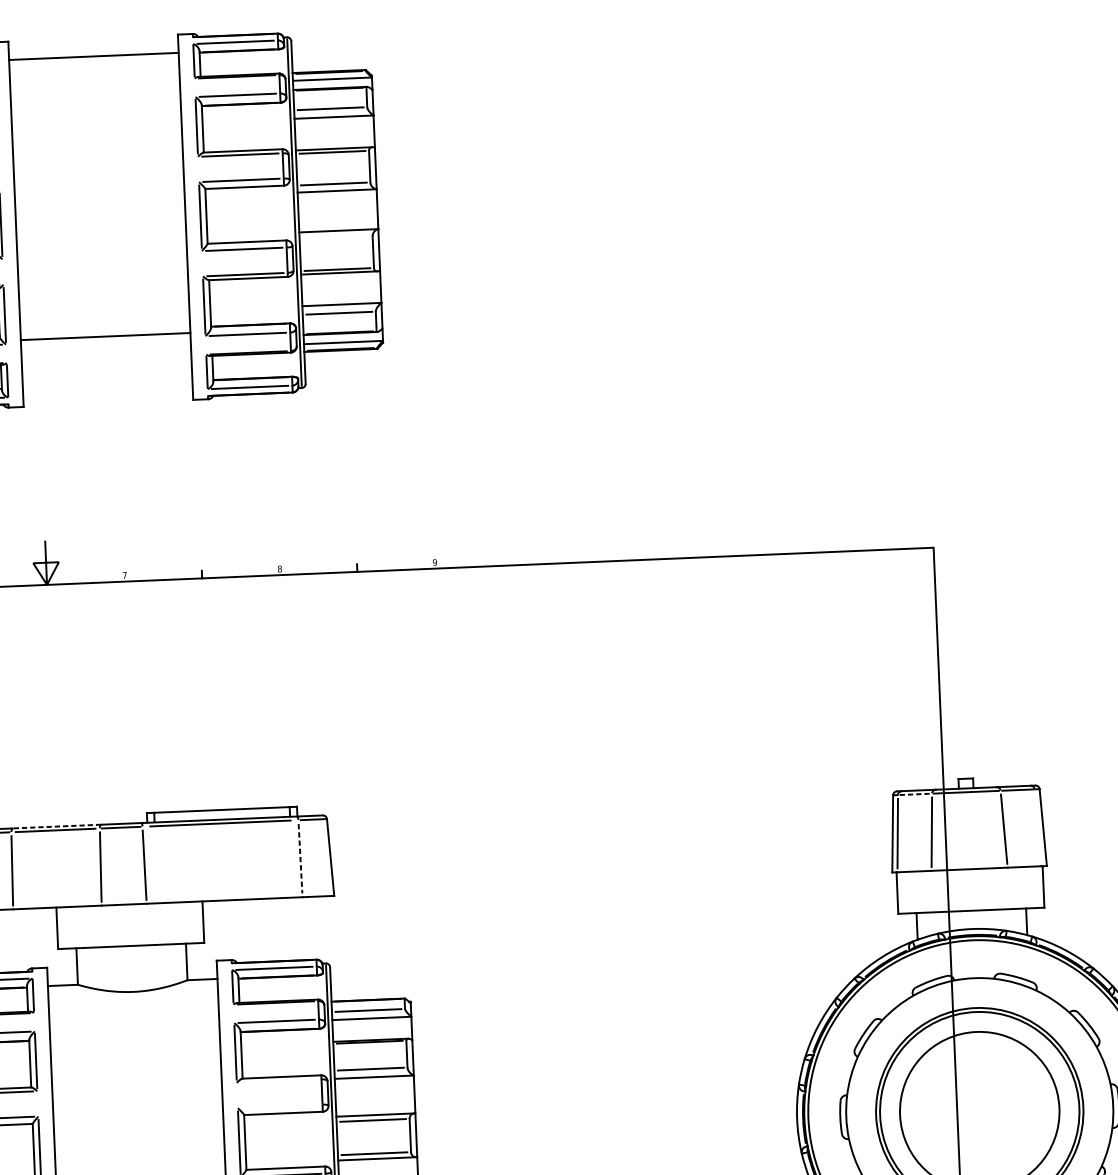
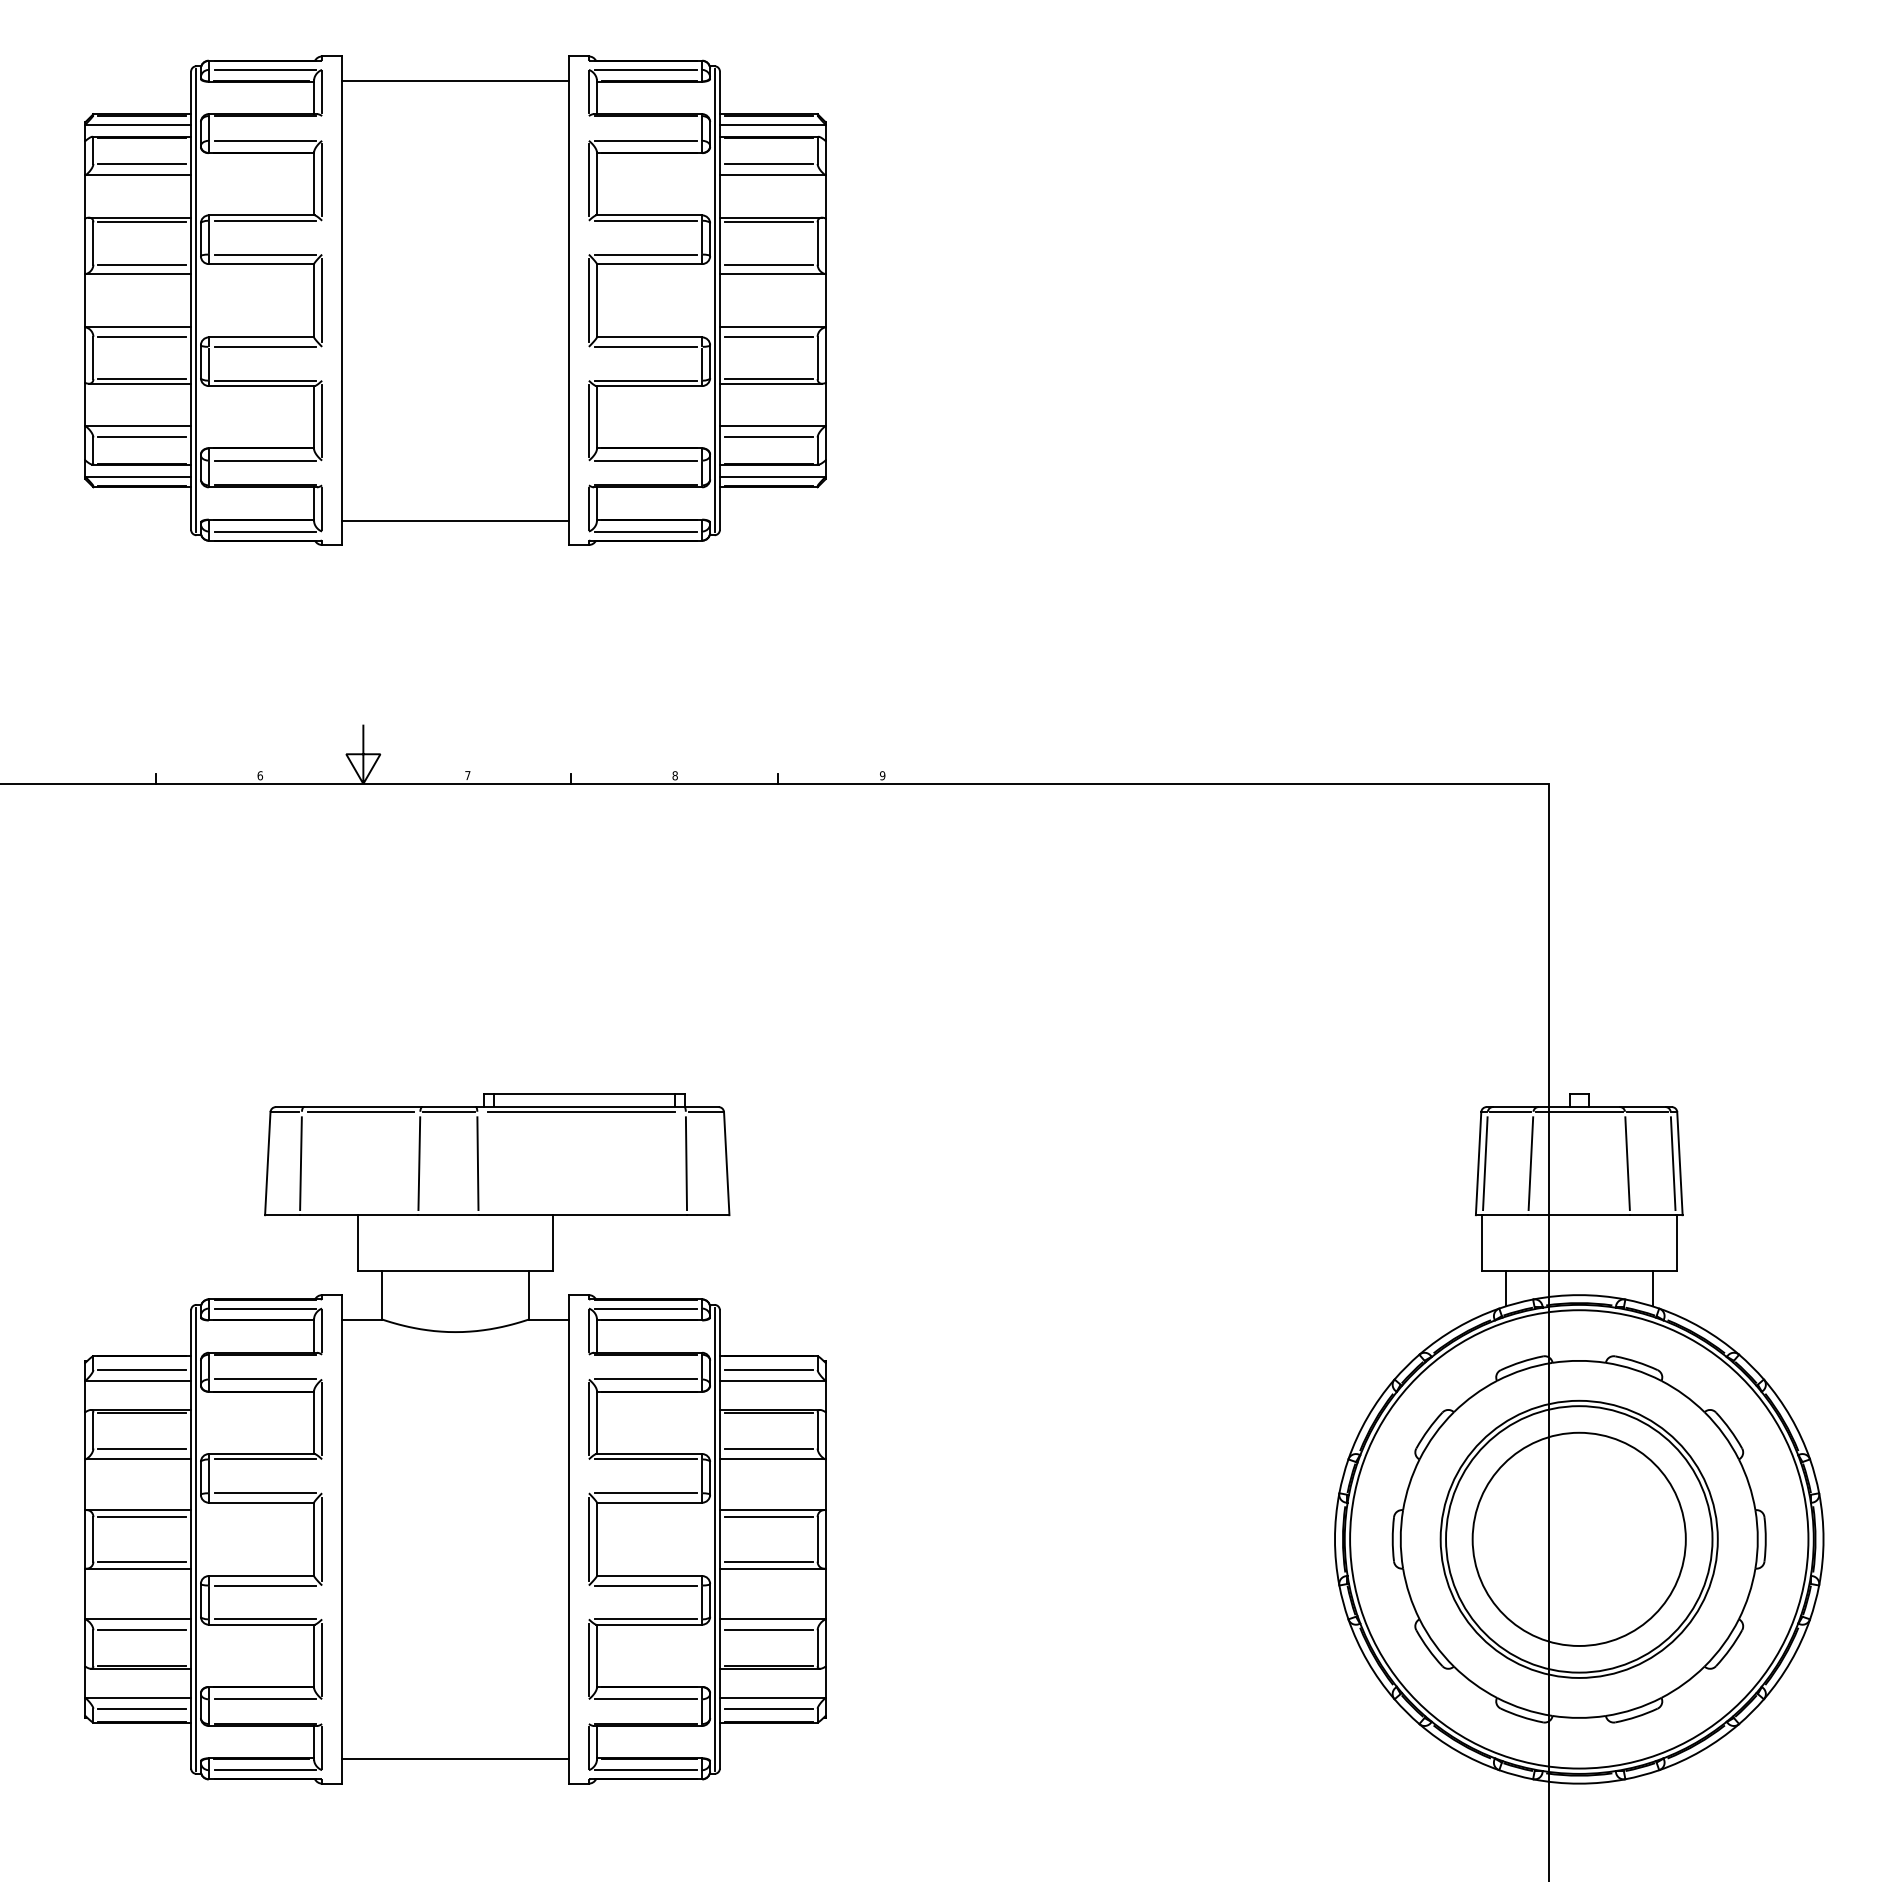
line: (335, 237) -> (768, 336), added
line: (105, 336) -> (455, 520), moved
line: (914, 794) -> (1510, 1112), dashed -> solid
line: (56, 826) -> (362, 1107), dashed -> solid
line: (1037, 827) -> (1672, 1163), added
line: (300, 859) -> (686, 1164), dashed -> solid
line: (279, 1081) -> (645, 1459), added
line: (280, 1106) -> (645, 1493), added

